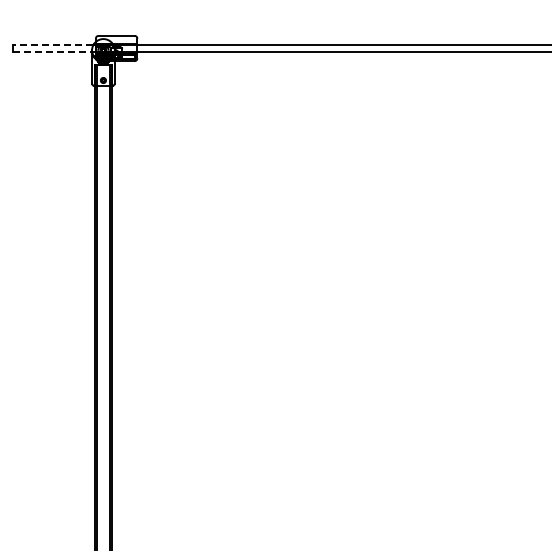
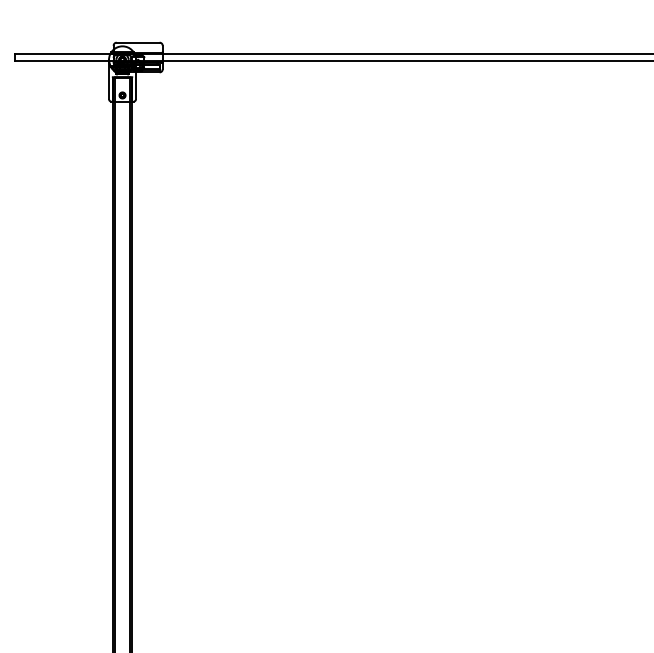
line: (52, 45) -> (62, 53), dashed -> solid
line: (52, 51) -> (62, 61), dashed -> solid

